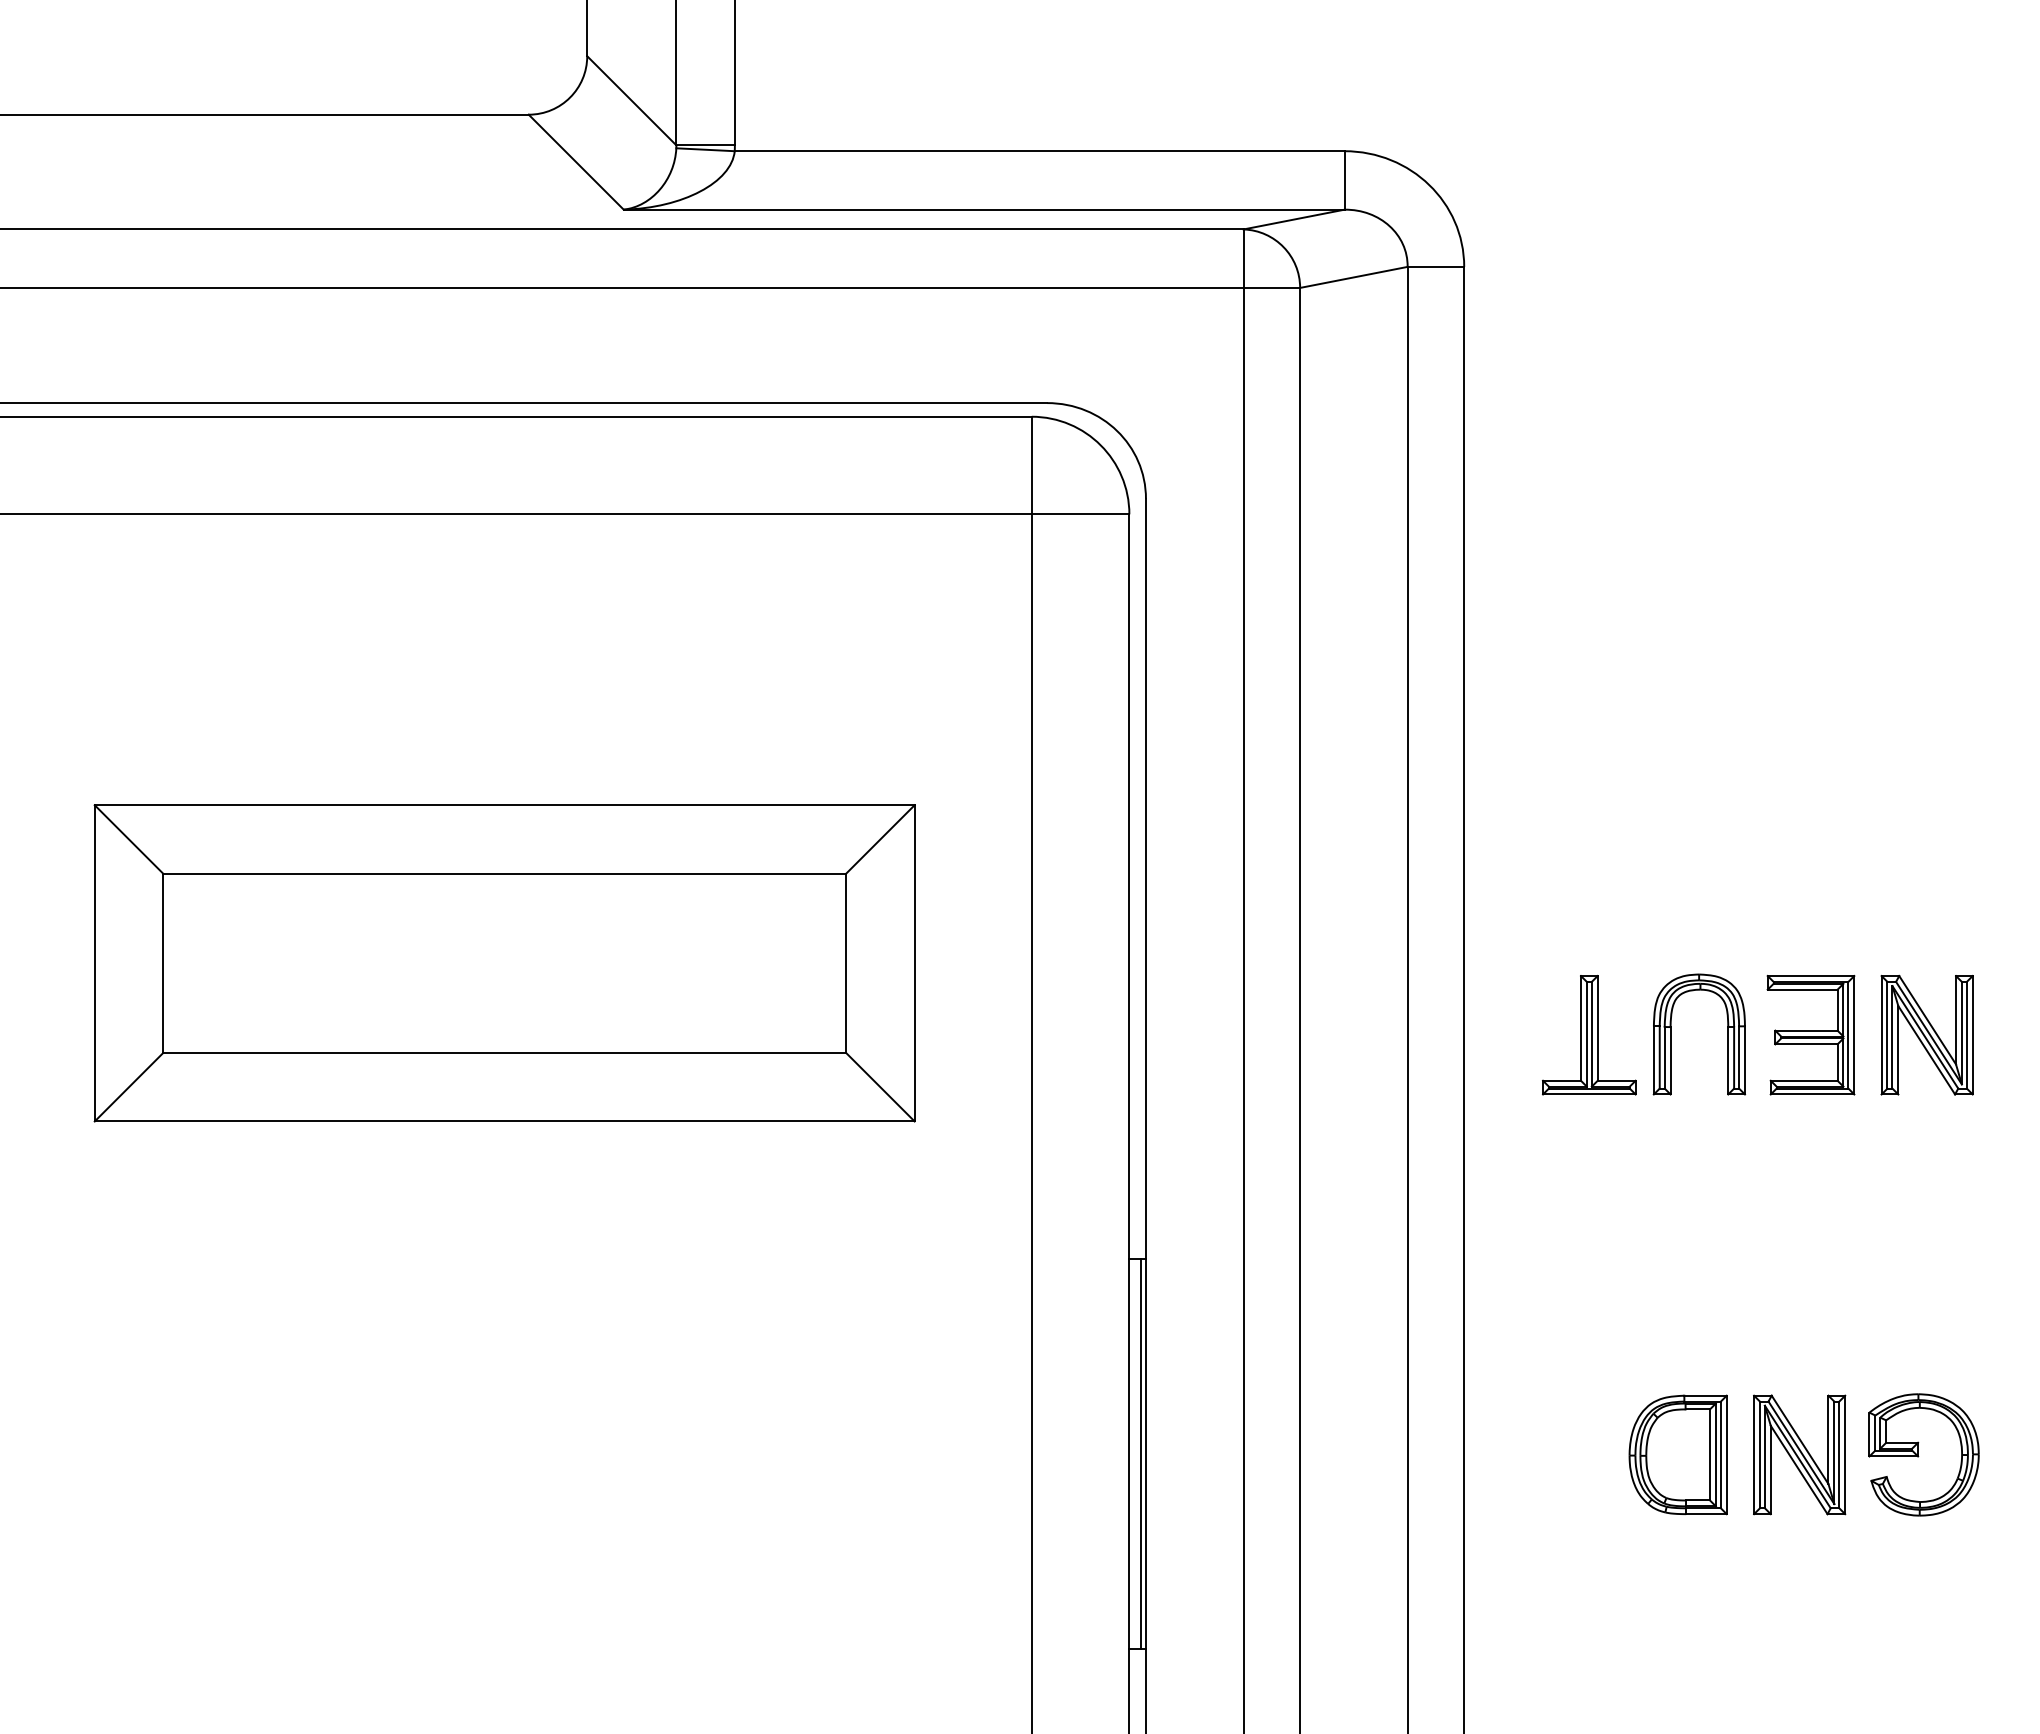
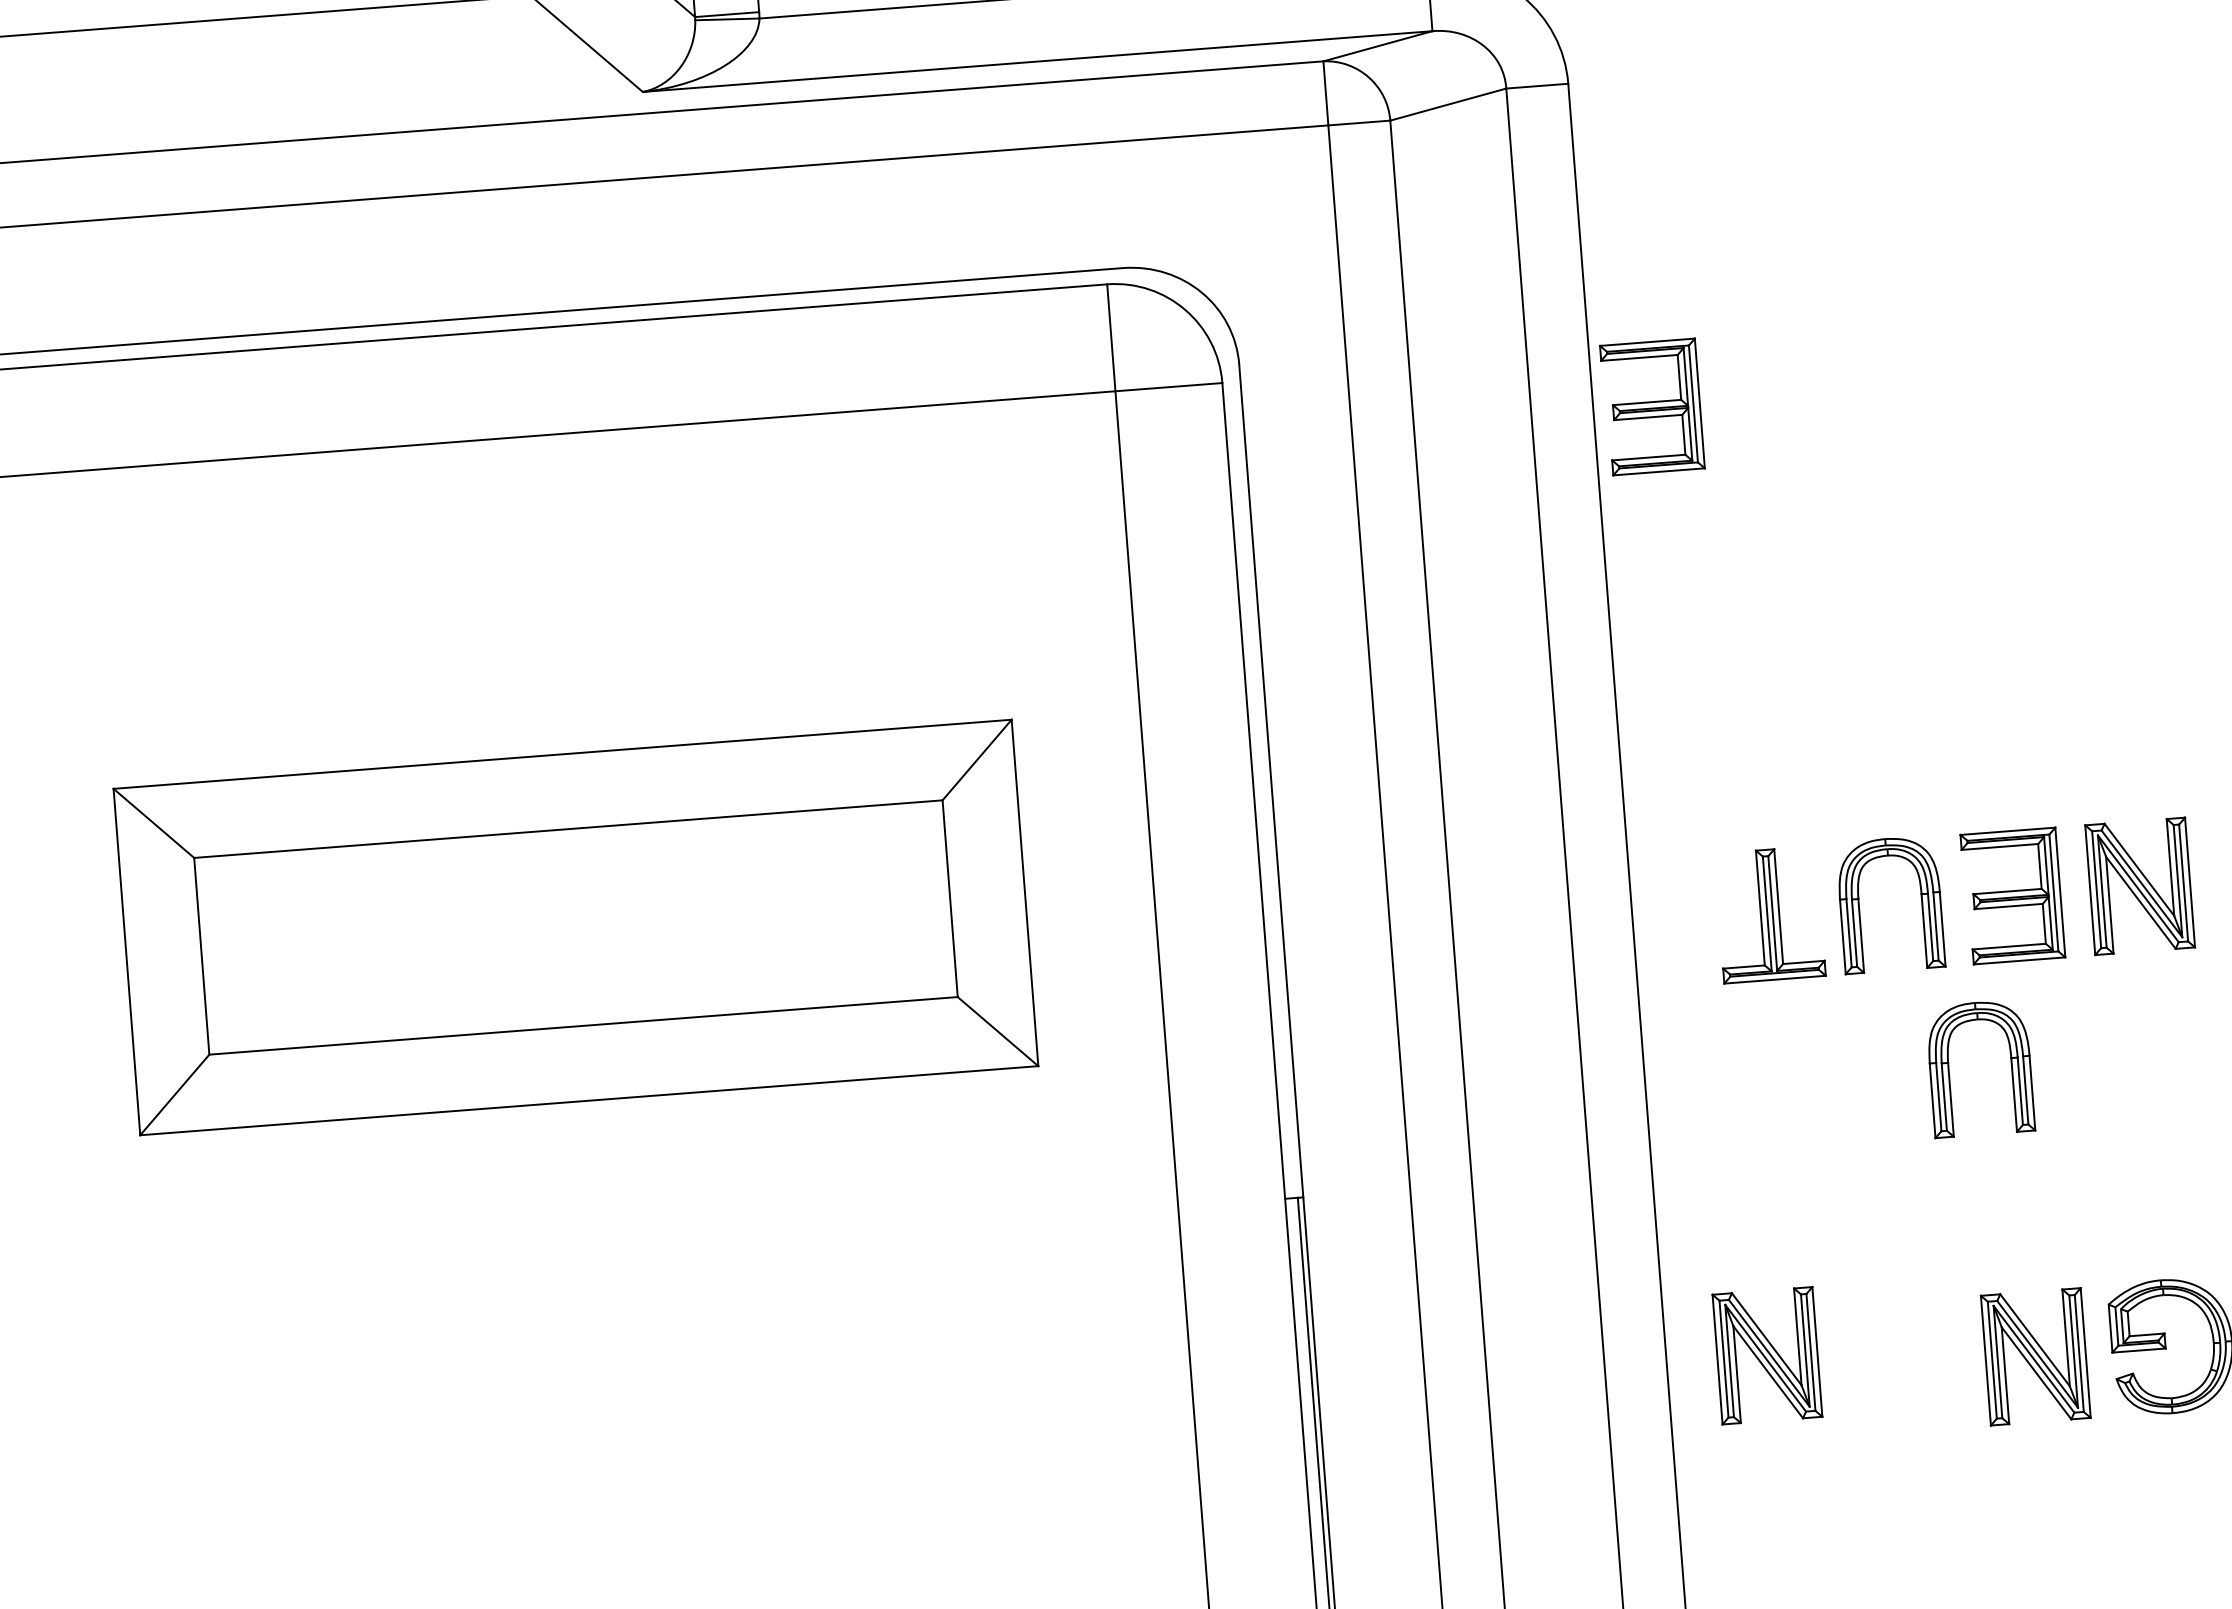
part: (1517, 566) -> (1651, 407), added
part: (1741, 1189) -> (1949, 1070), added
part: (1555, 1434) -> (1766, 1355), added
part: (1677, 1454) -> (1901, 1366), removed

